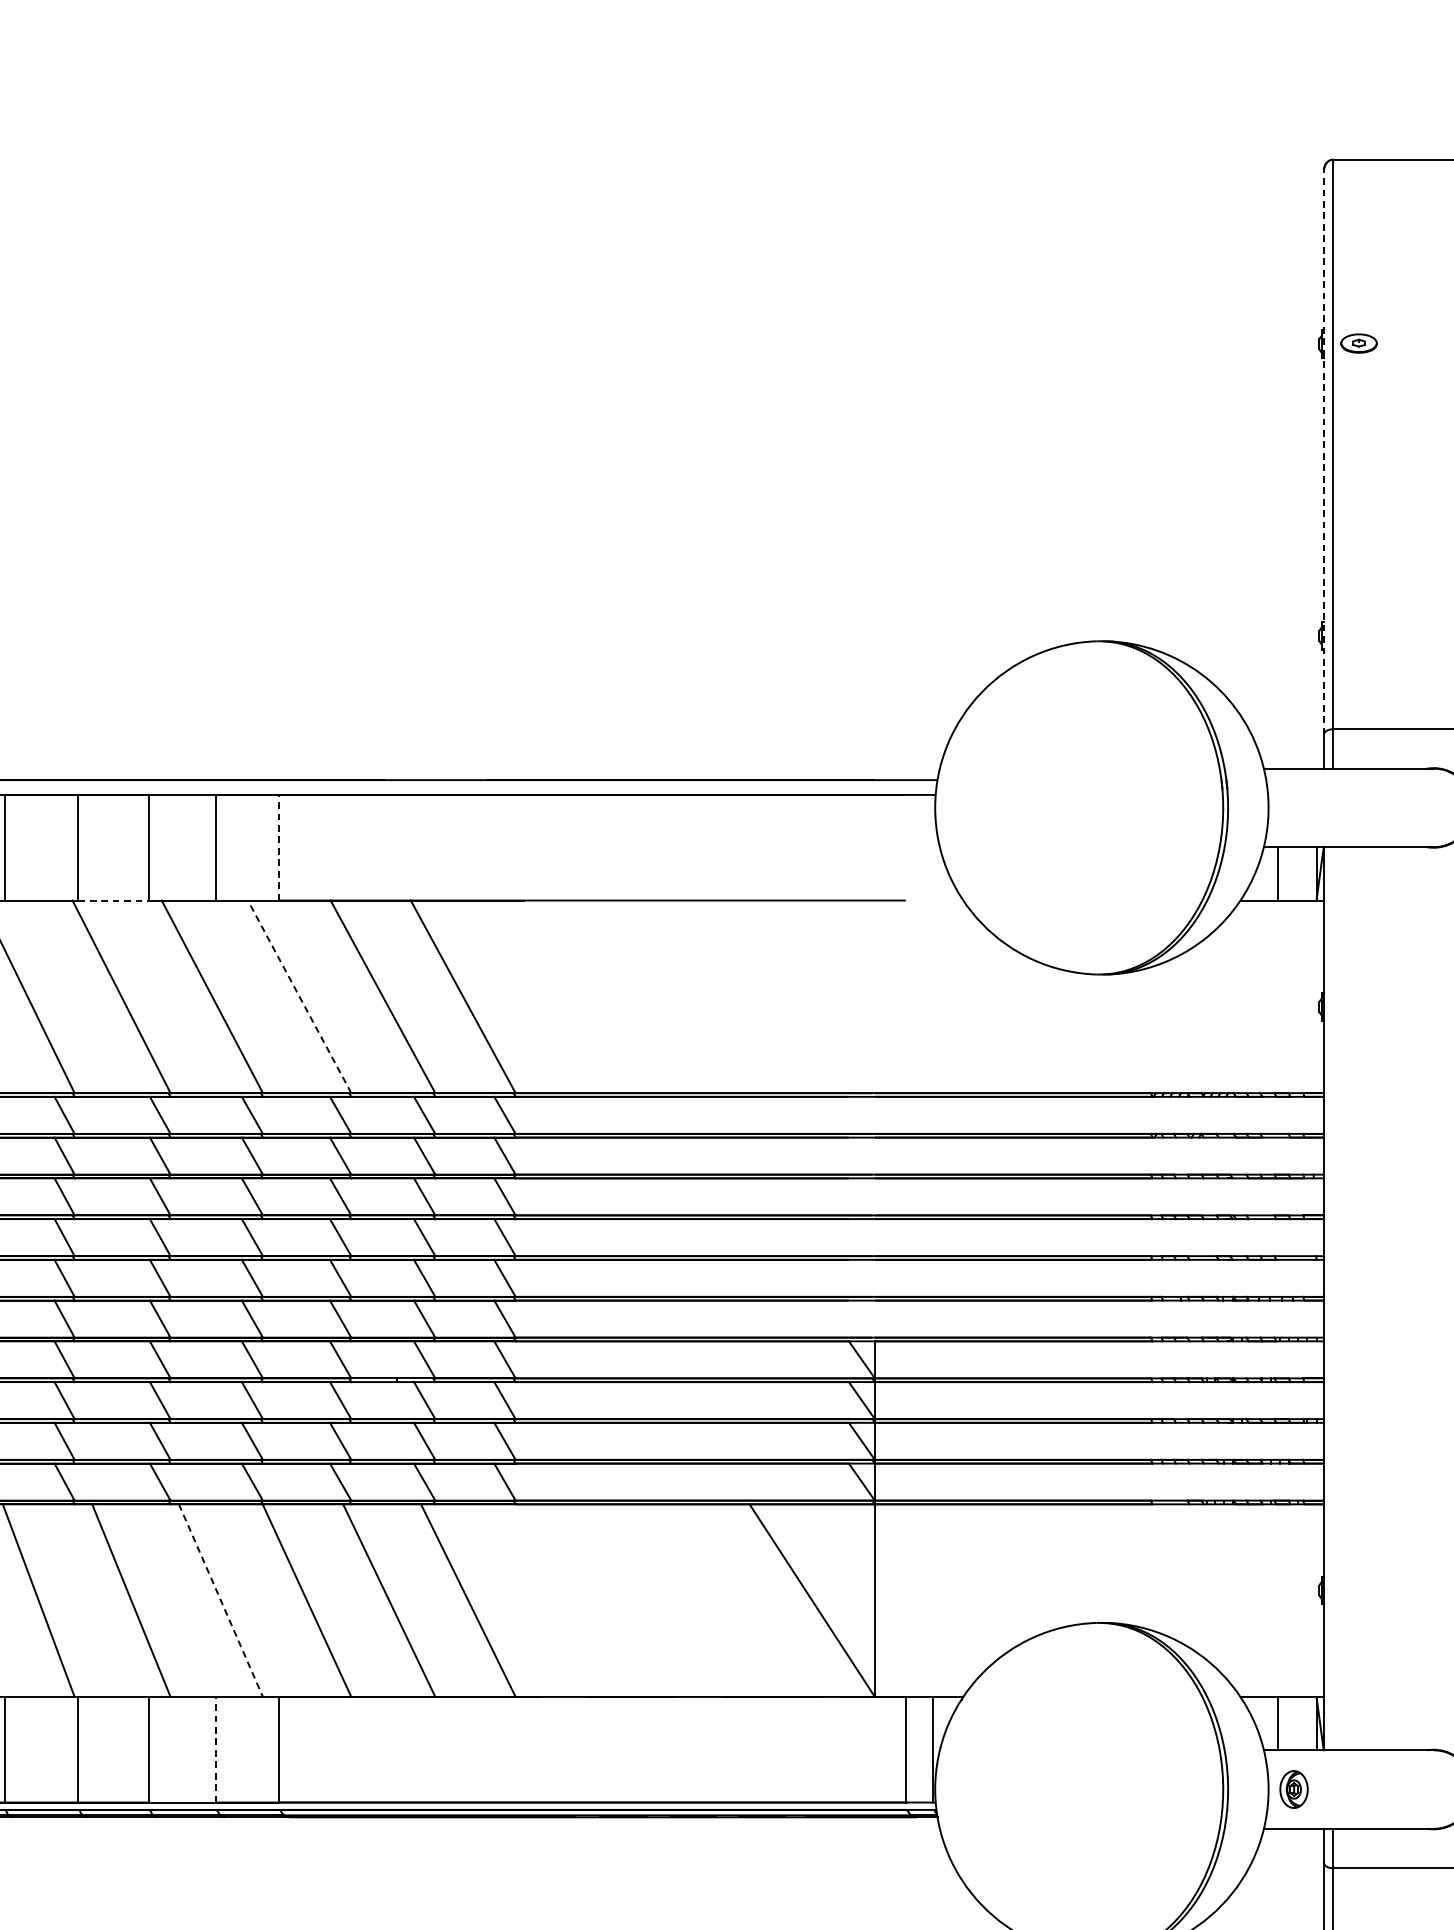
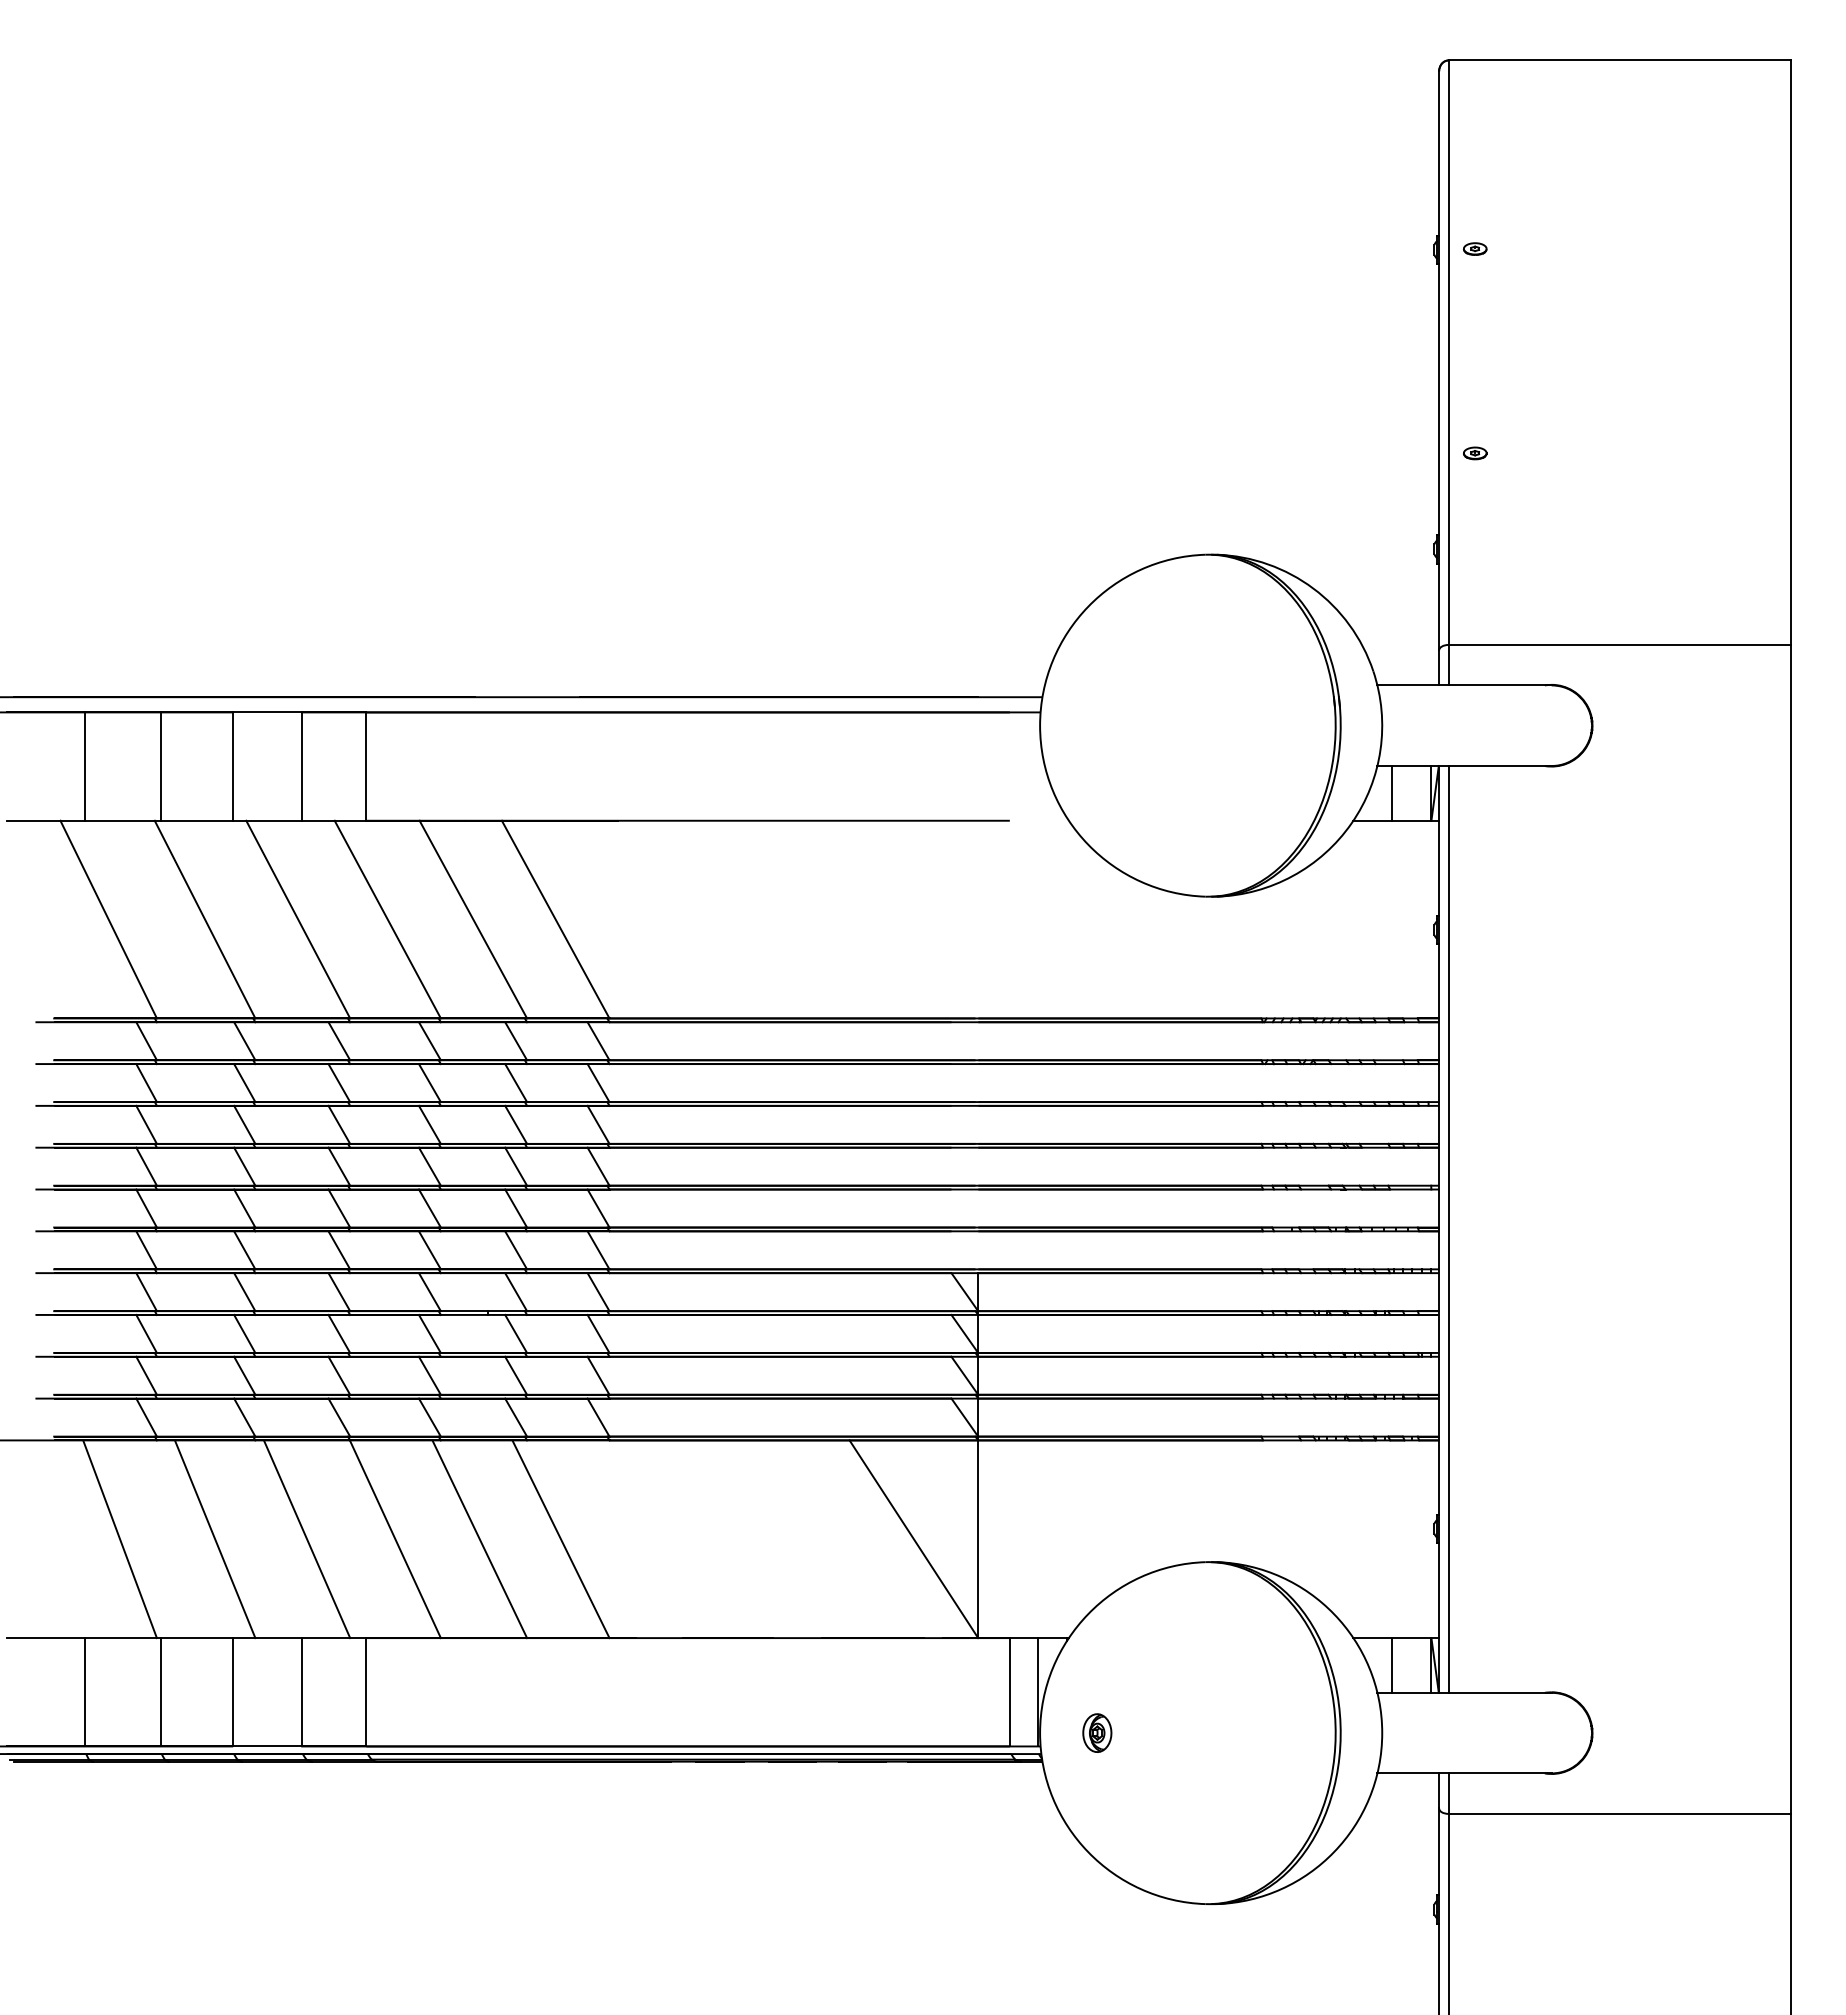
part: (1359, 342) -> (1475, 248), size x0.62
line: (1324, 452) -> (1439, 360), dashed -> solid
part: (1359, 542) -> (1475, 453), added
line: (278, 847) -> (366, 766), dashed -> solid
line: (114, 900) -> (197, 820), dashed -> solid
line: (299, 996) -> (387, 919), dashed -> solid
line: (1333, 1298) -> (1448, 1229), added
line: (221, 1600) -> (307, 1539), dashed -> solid
line: (215, 1748) -> (301, 1691), dashed -> solid
part: (1294, 1788) -> (1097, 1732), moved

